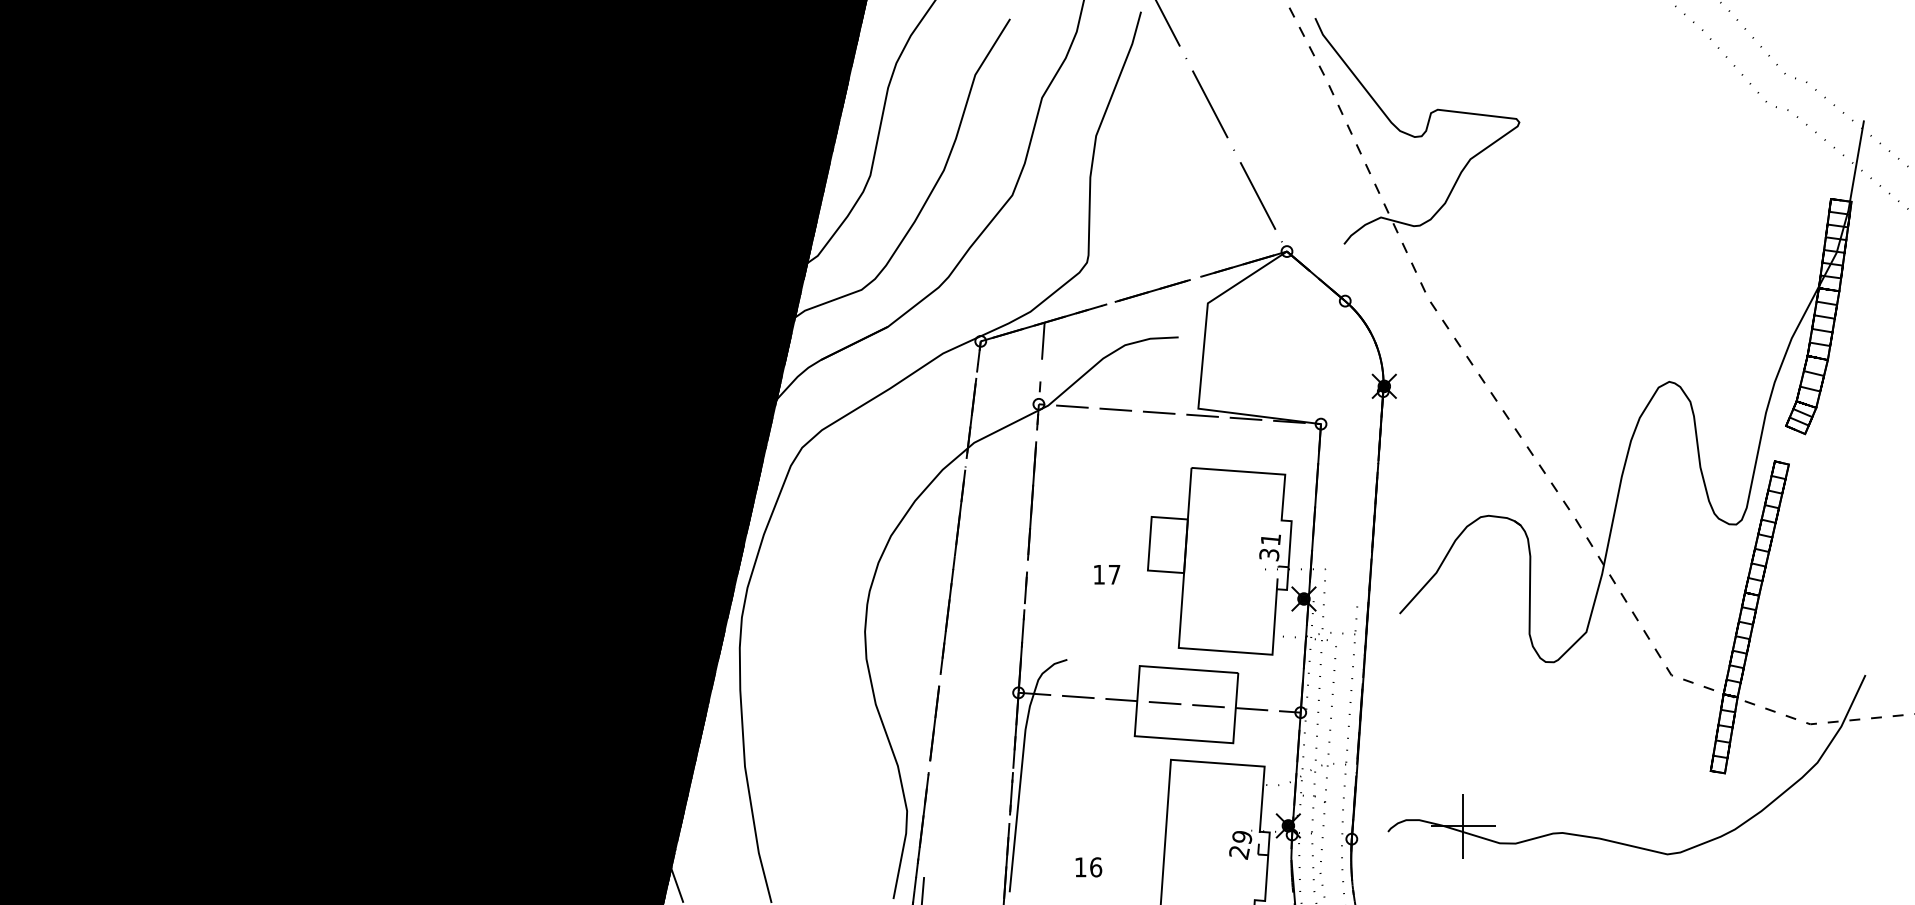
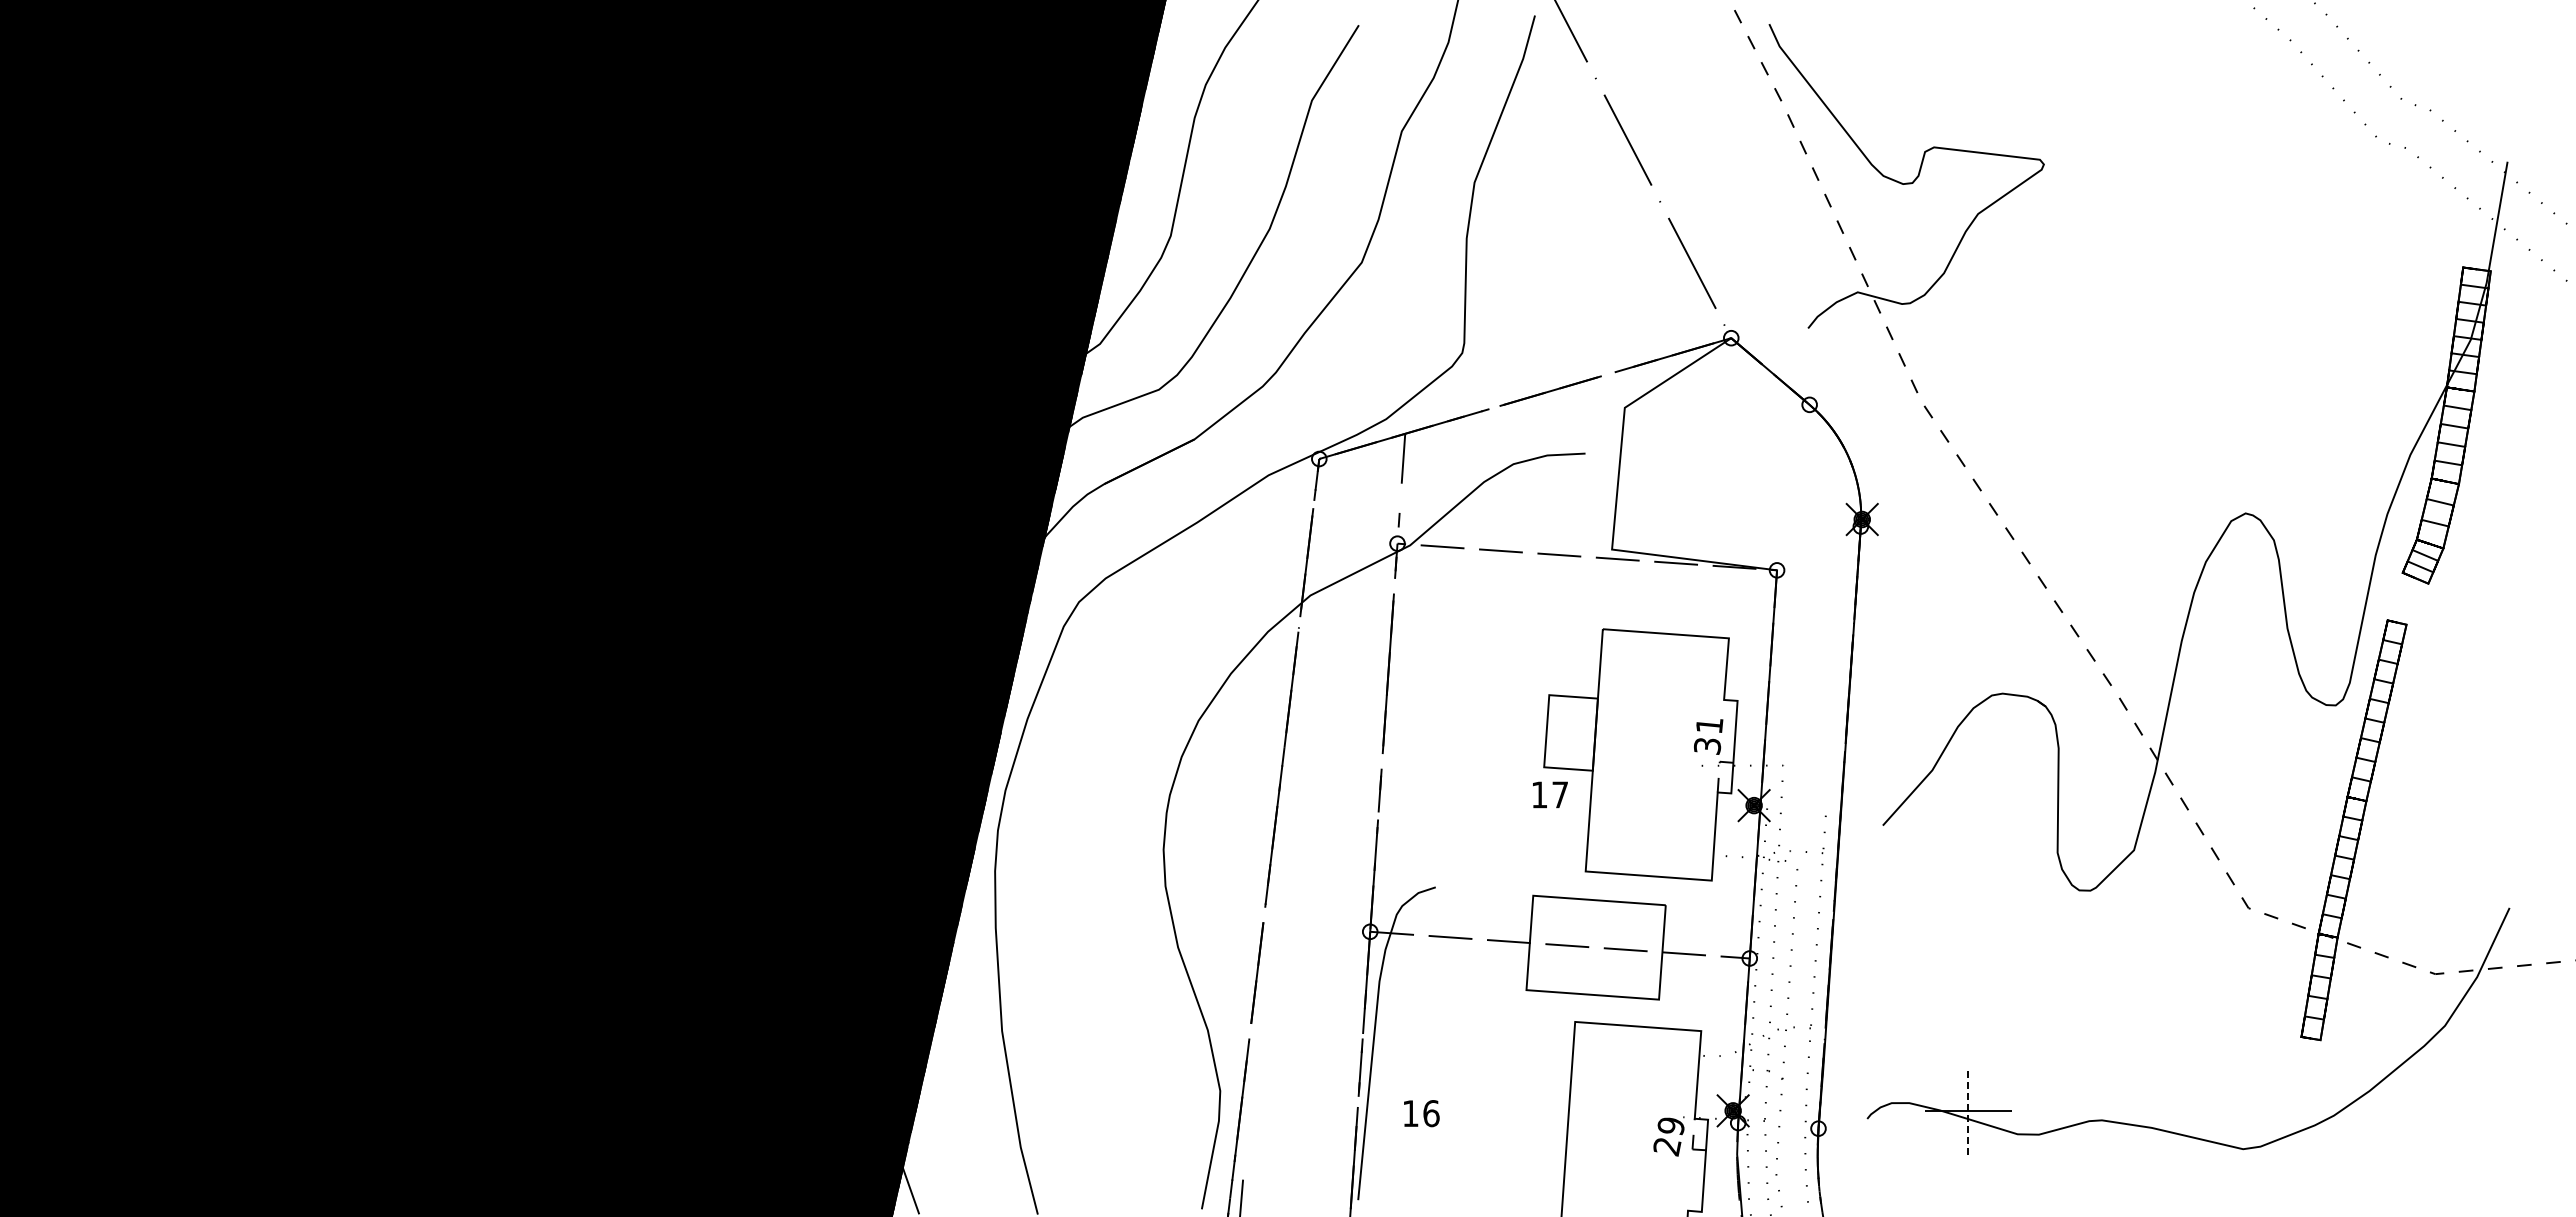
text: (1107, 574) -> (1550, 794), moved
line: (1463, 826) -> (1968, 1111), solid -> dashed
text: (1088, 867) -> (1421, 1113), moved

